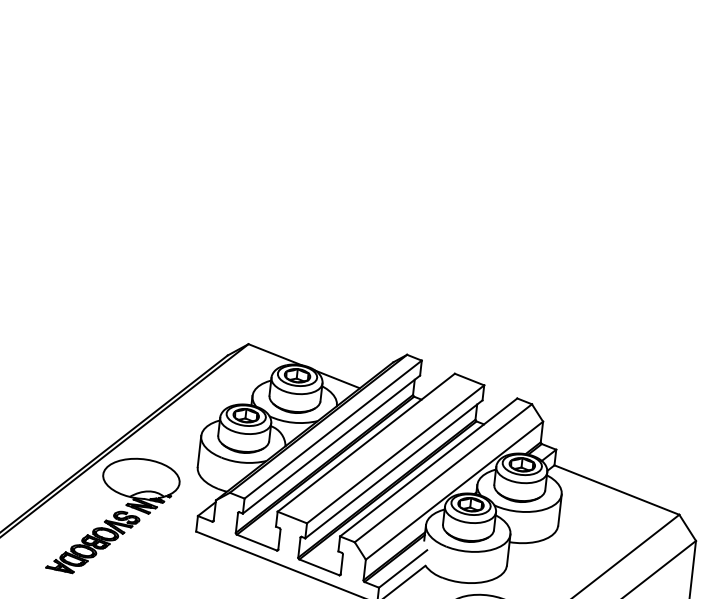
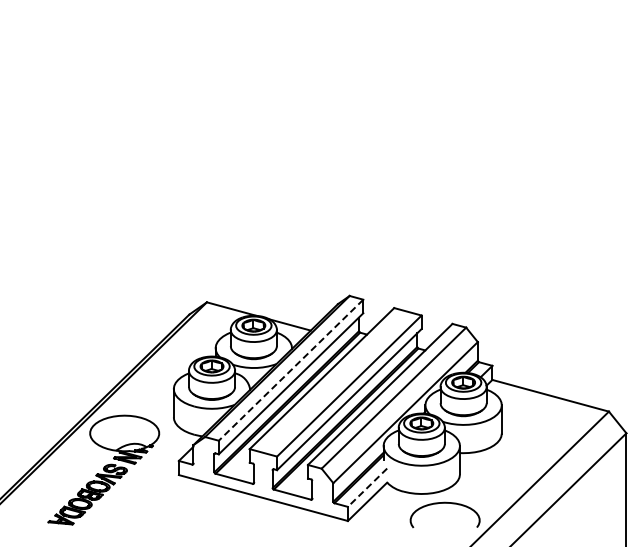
line: (333, 429) -> (291, 370), solid -> dashed
line: (402, 569) -> (367, 488), solid -> dashed

